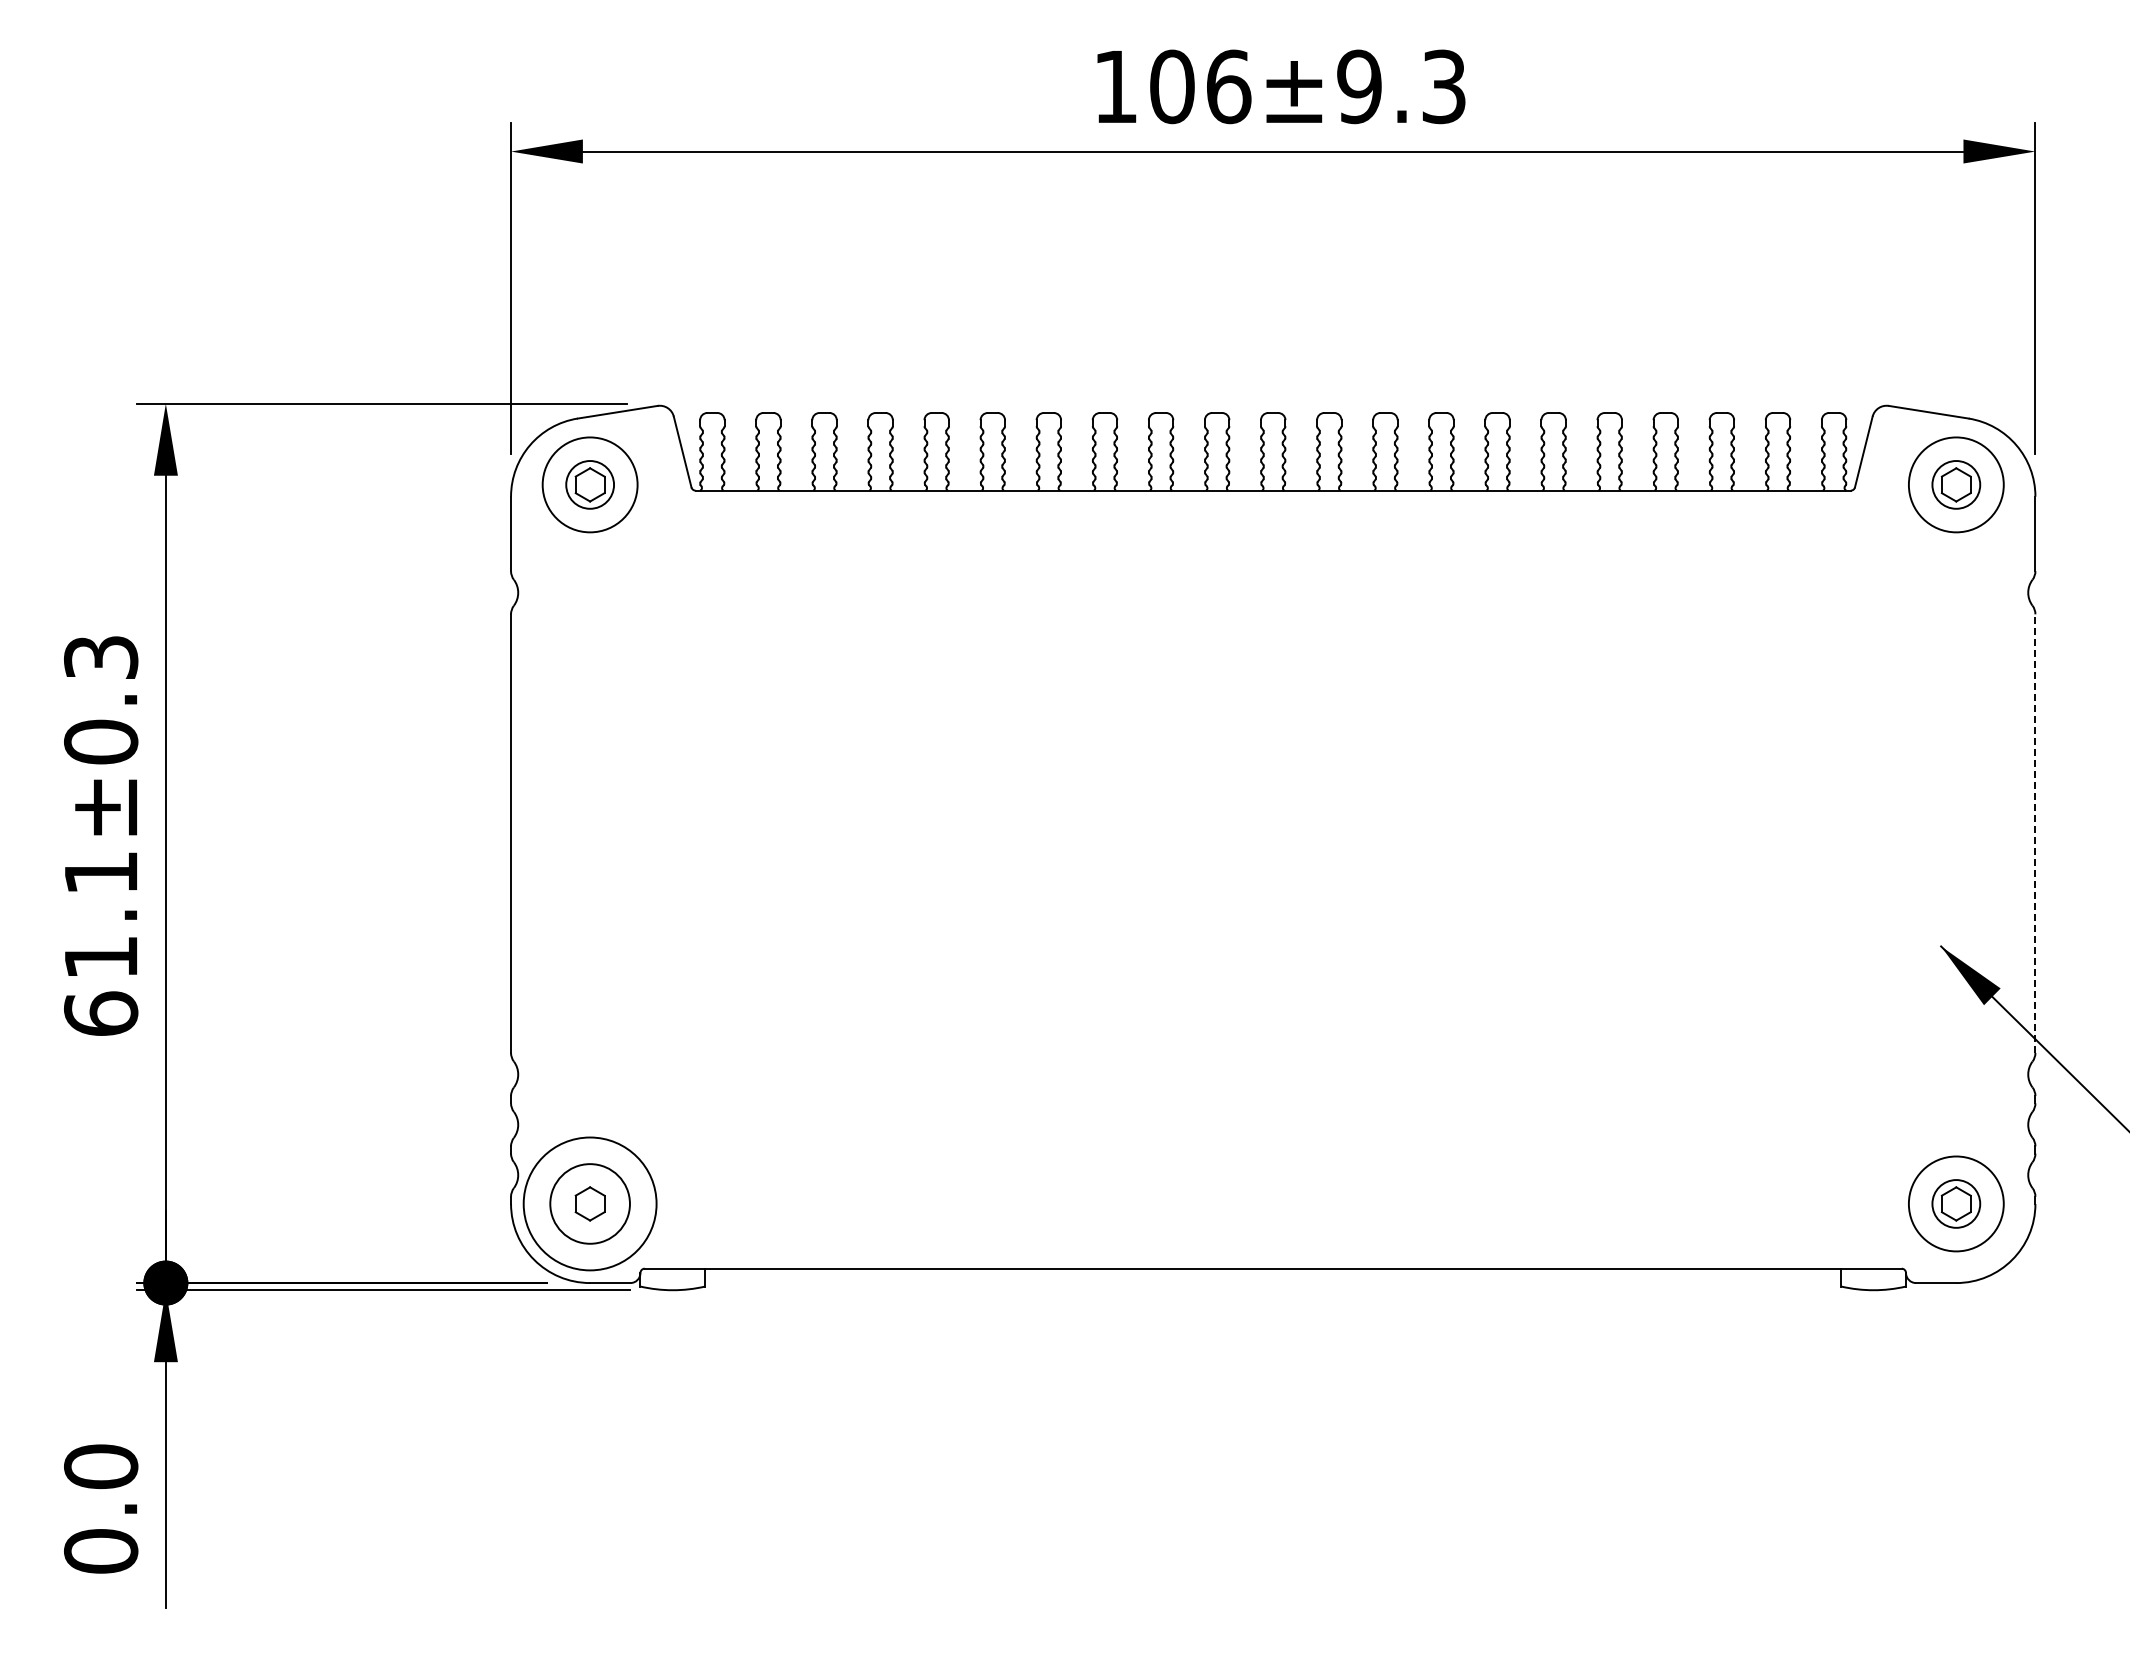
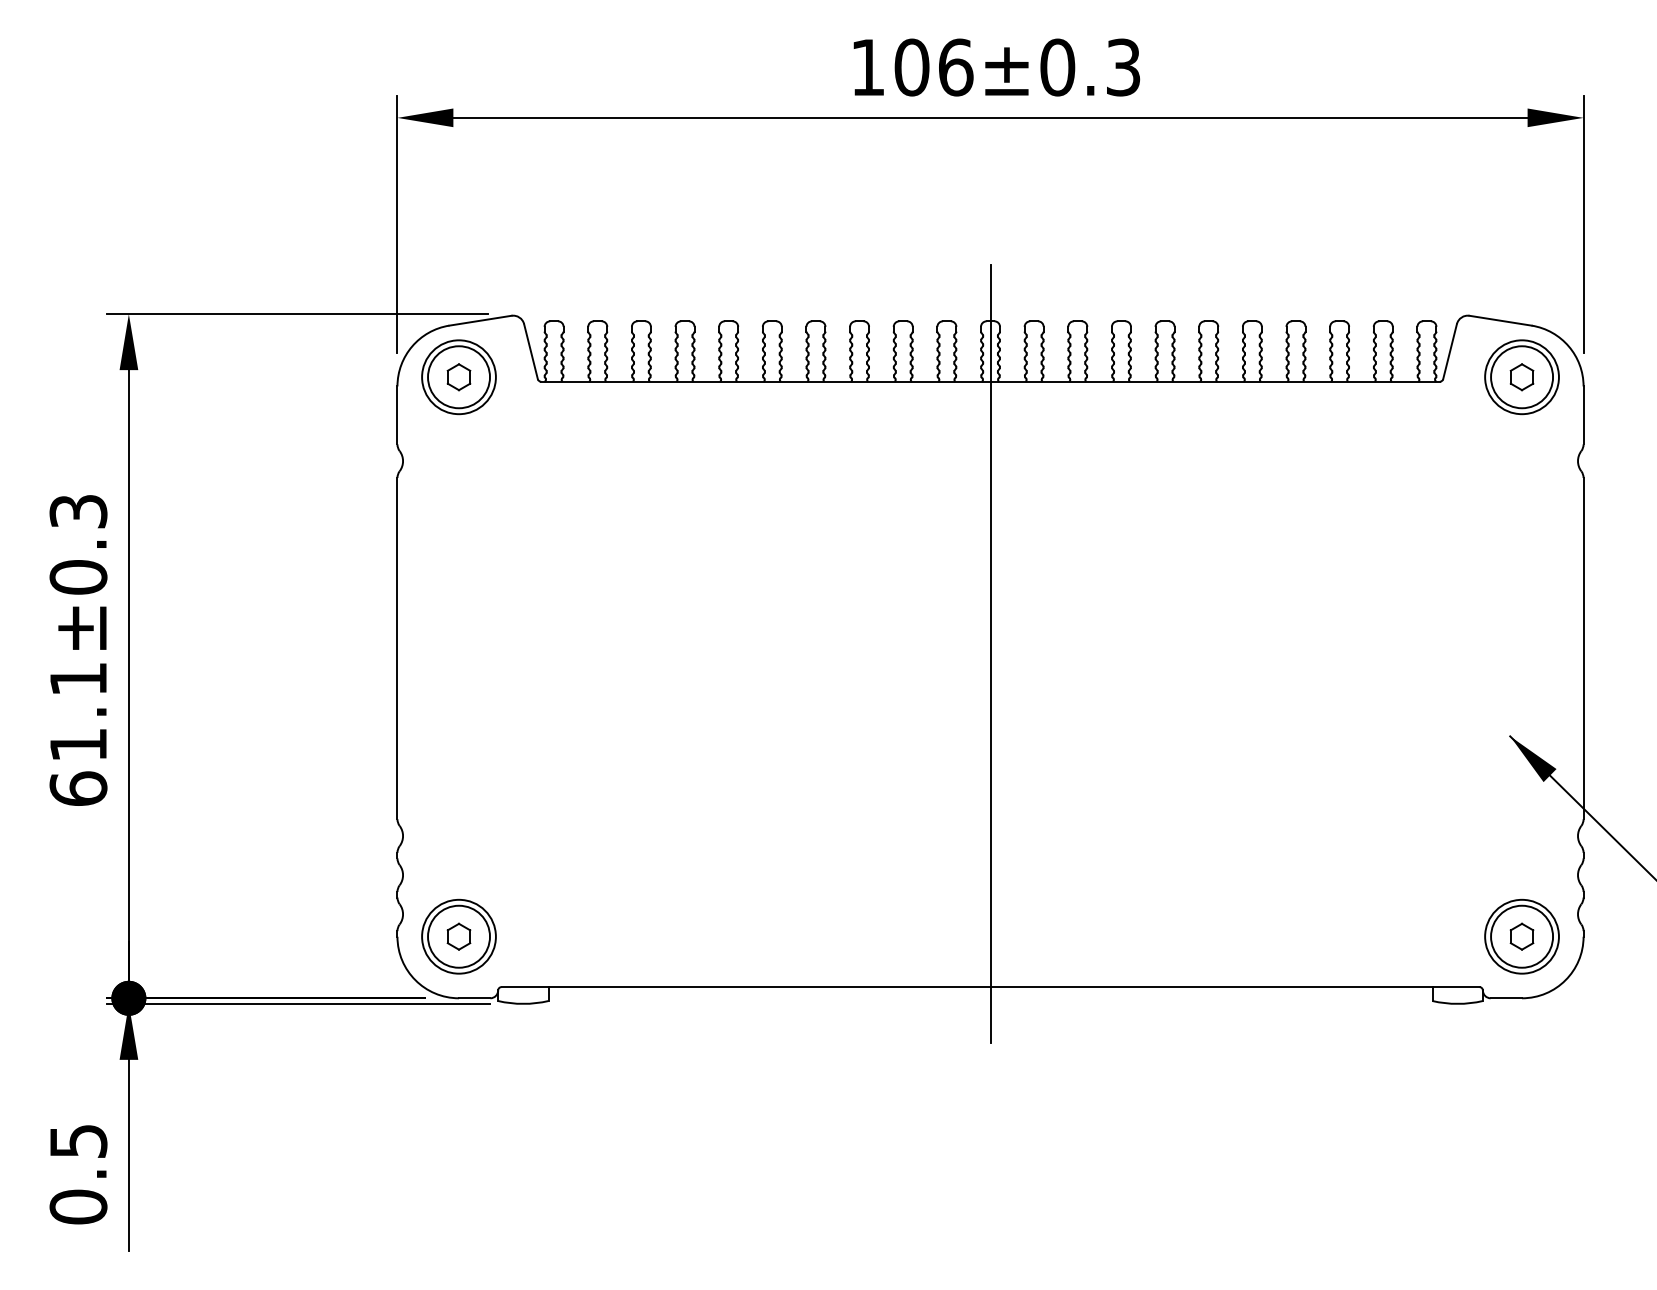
text: (1359, 86) -> (1057, 67), 106±9.3 -> 106±0.3
circle: (589, 484) -> (458, 376), size x1.67
circle: (1956, 484) -> (1522, 376), size x1.67
line: (2035, 833) -> (1583, 648), dashed -> solid
line: (1273, 840) -> (990, 653), added
circle: (589, 1203) -> (458, 936), size x0.71
circle: (1956, 1203) -> (1522, 936), size x1.67
text: (101, 1466) -> (78, 1141), 0.0 -> 0.5

